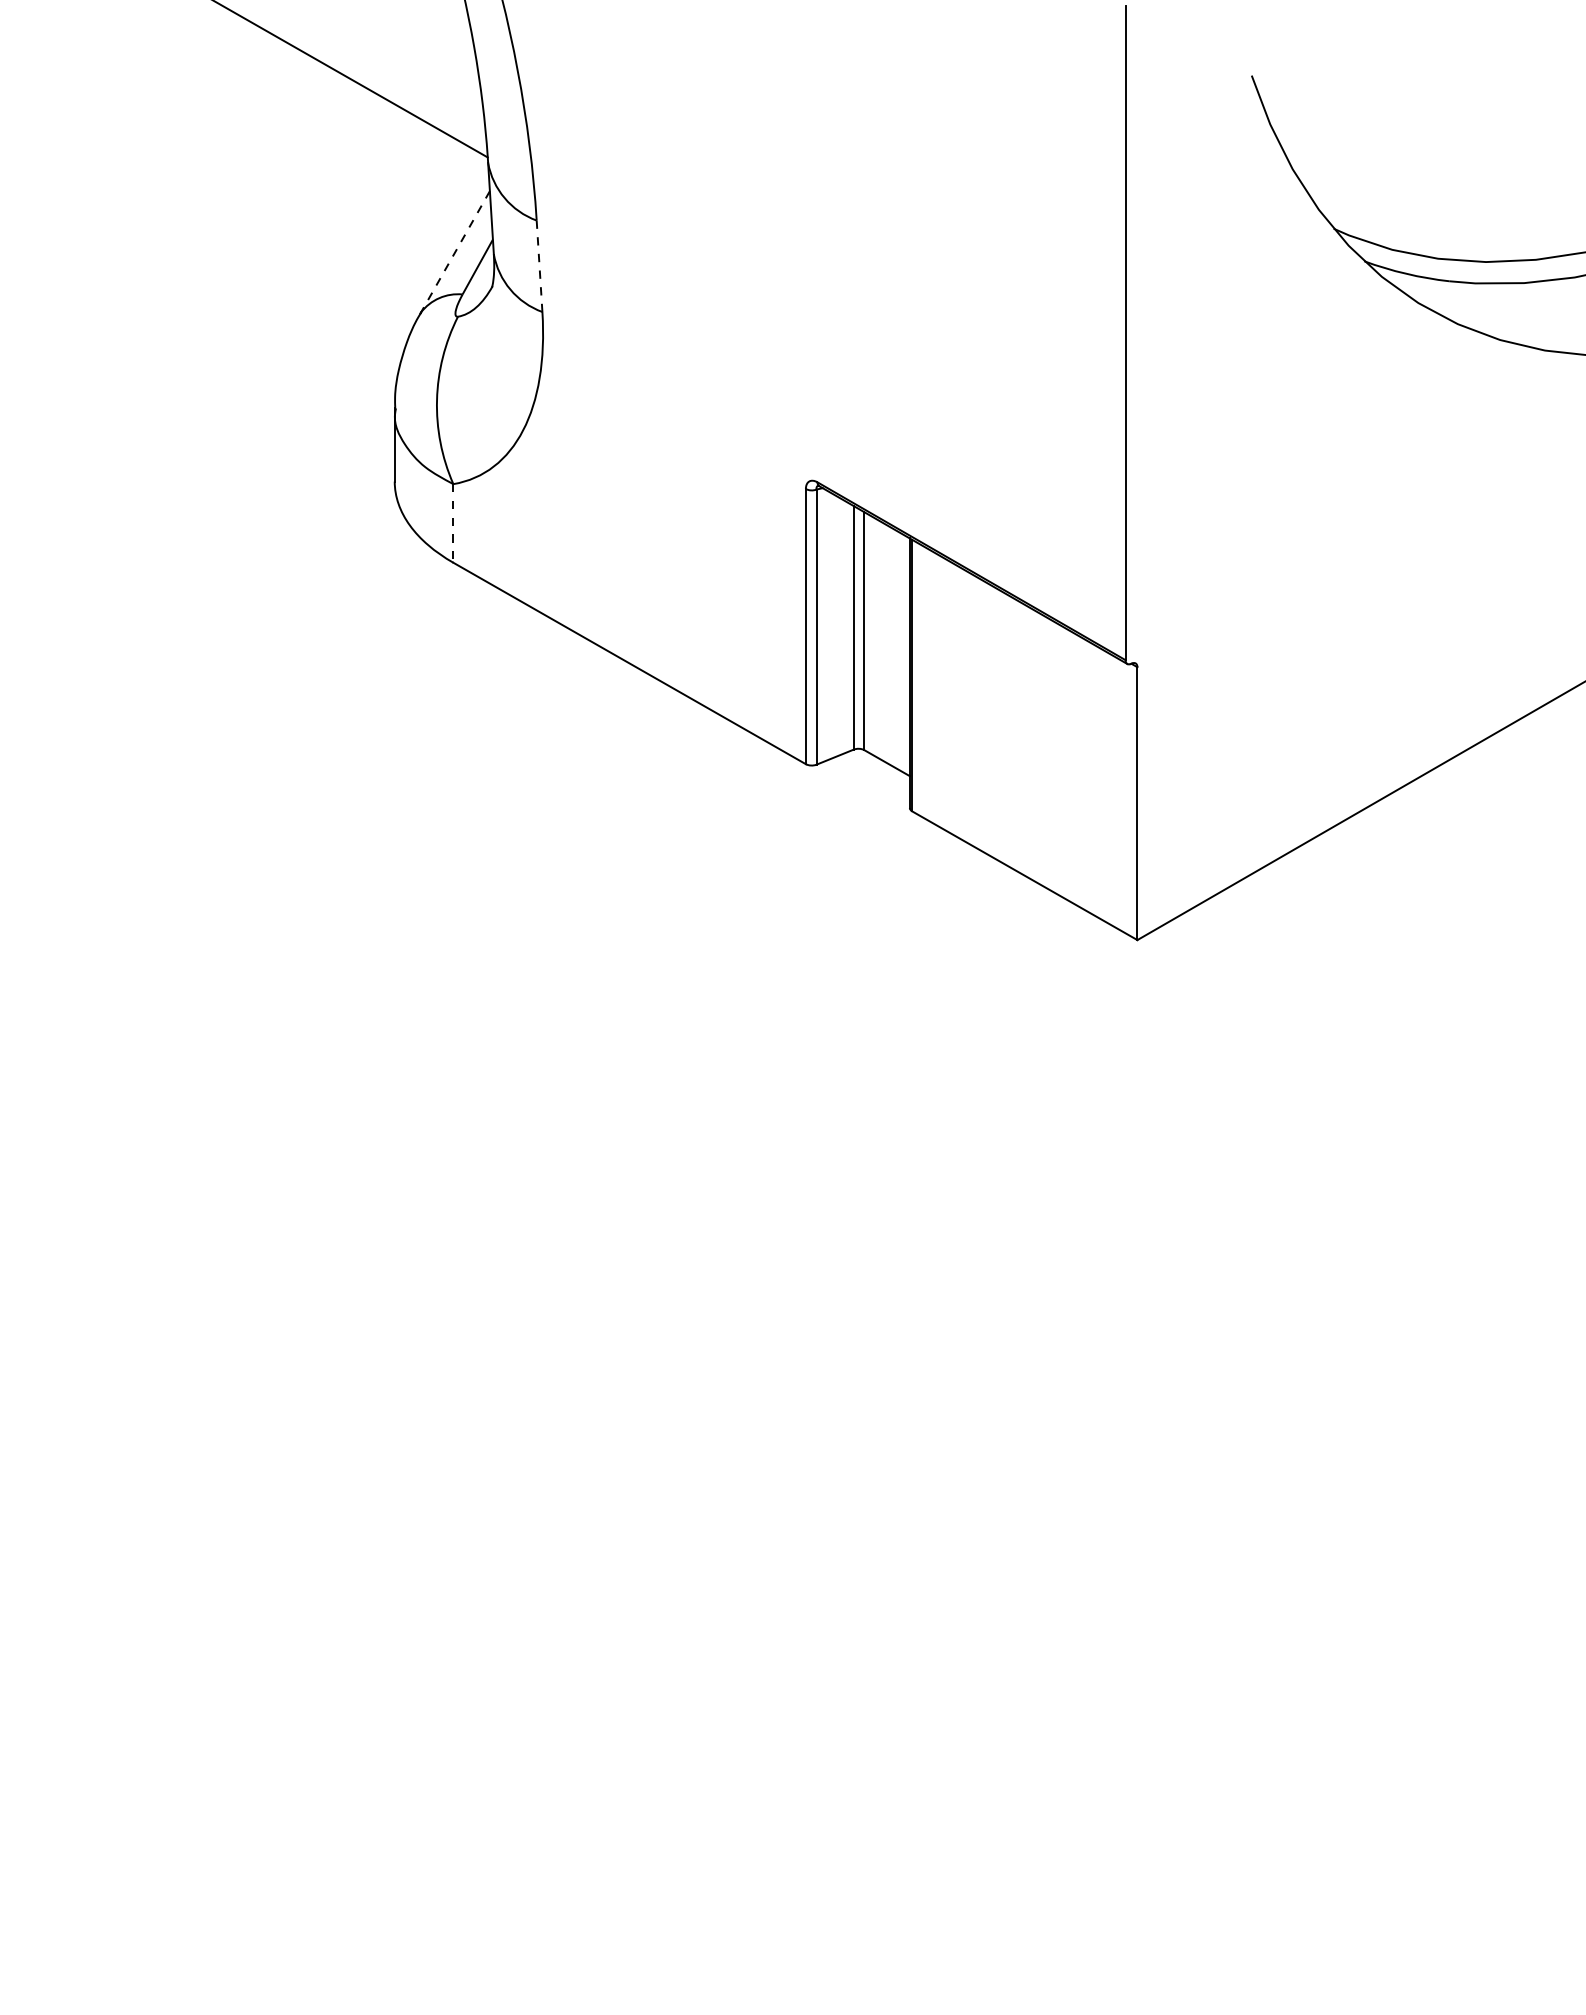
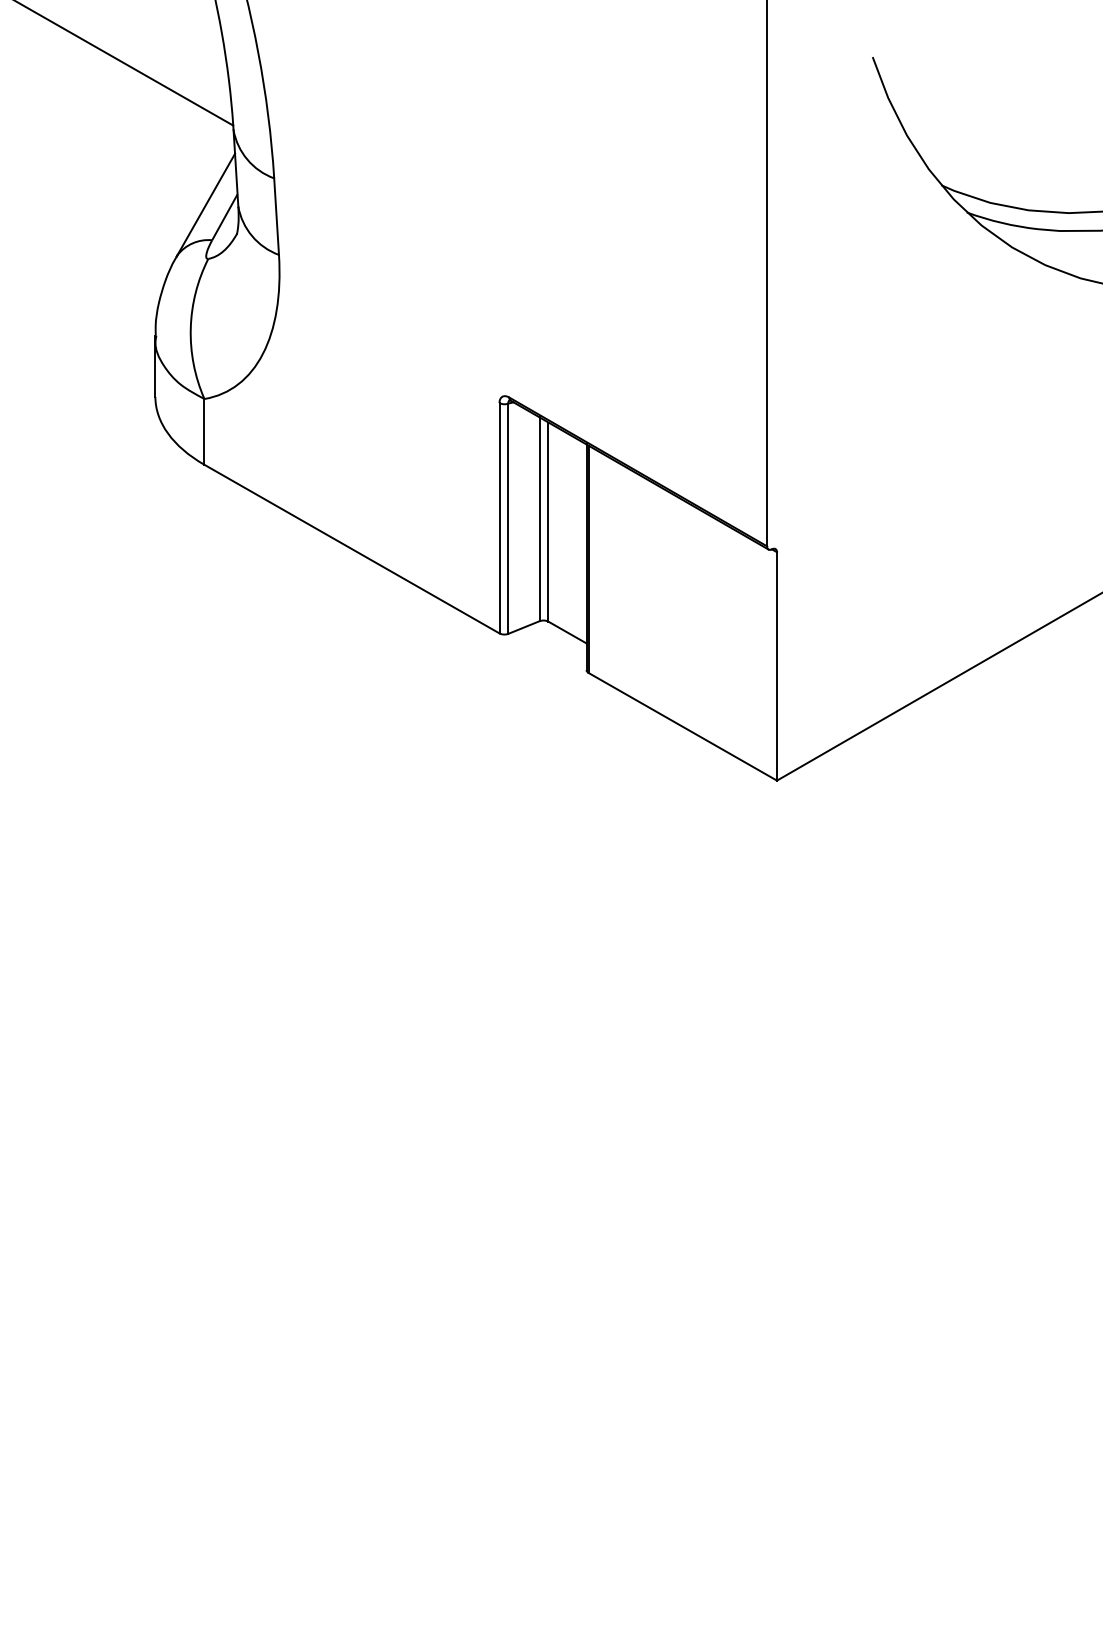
line: (454, 252) -> (205, 205), dashed -> solid
line: (539, 266) -> (276, 216), dashed -> solid
line: (453, 523) -> (204, 431), dashed -> solid

